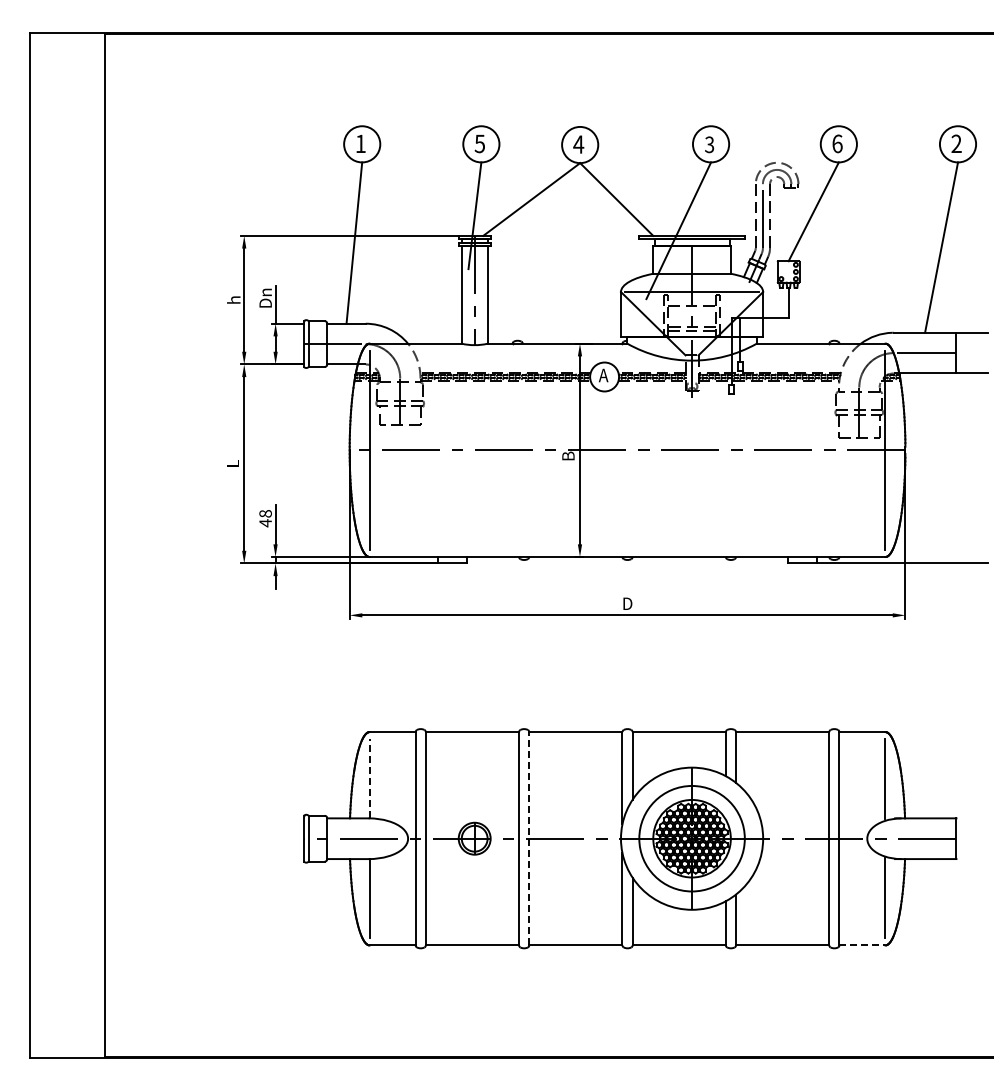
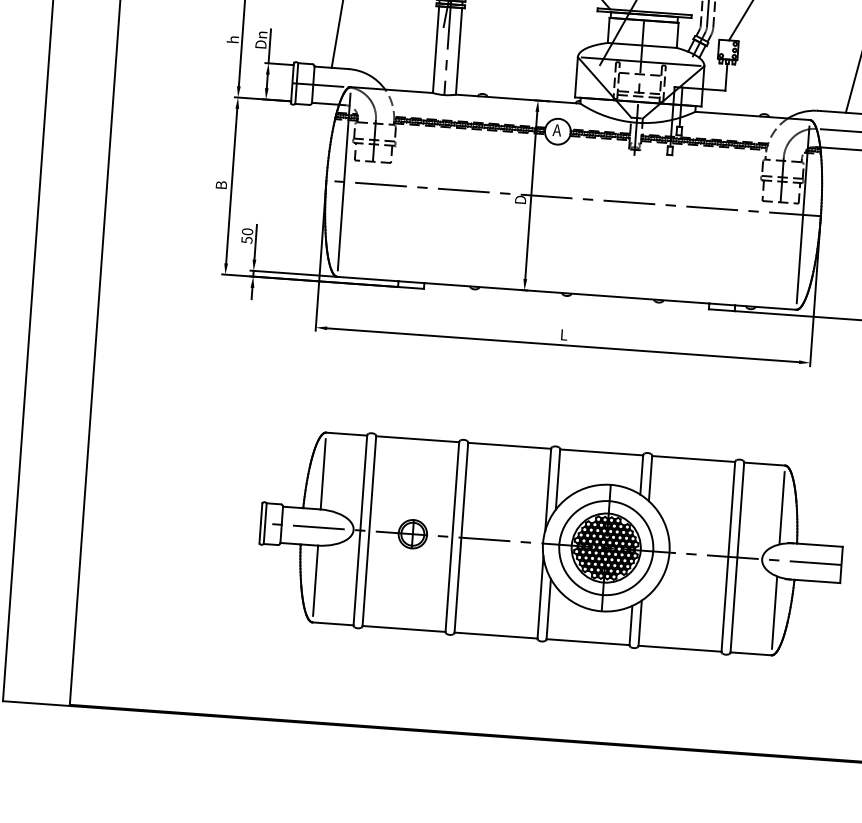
text: (568, 455) -> (520, 199), B -> D
text: (232, 463) -> (221, 184), L -> B
text: (265, 518) -> (247, 235), 48 -> 50
text: (627, 603) -> (563, 334), D -> L
line: (369, 778) -> (323, 473), dashed -> solid
line: (529, 838) -> (461, 537), dashed -> solid
line: (862, 945) -> (751, 653), dashed -> solid

